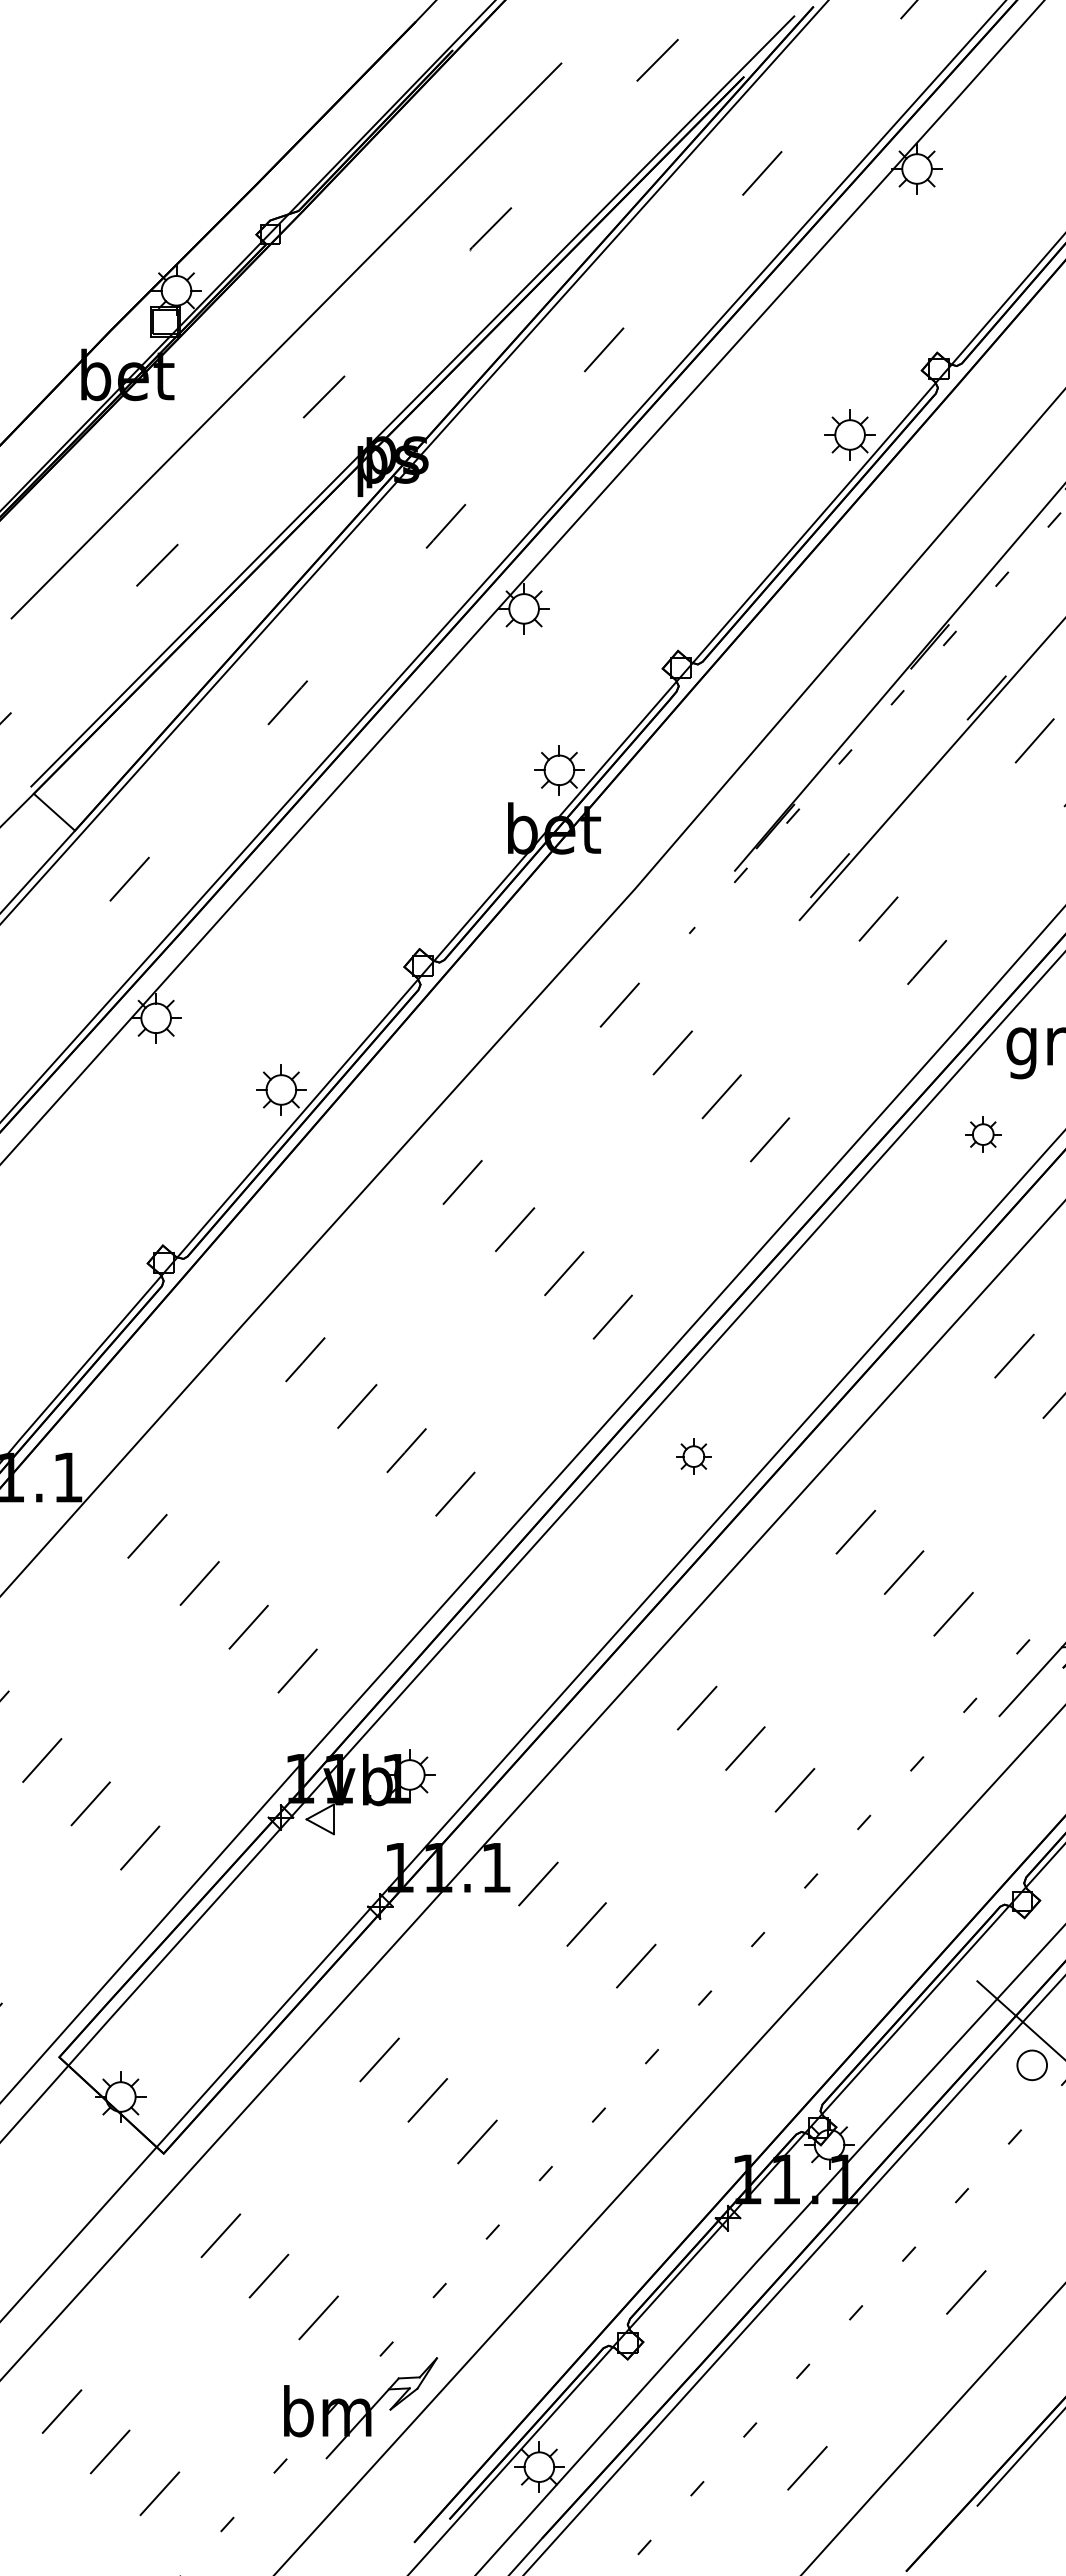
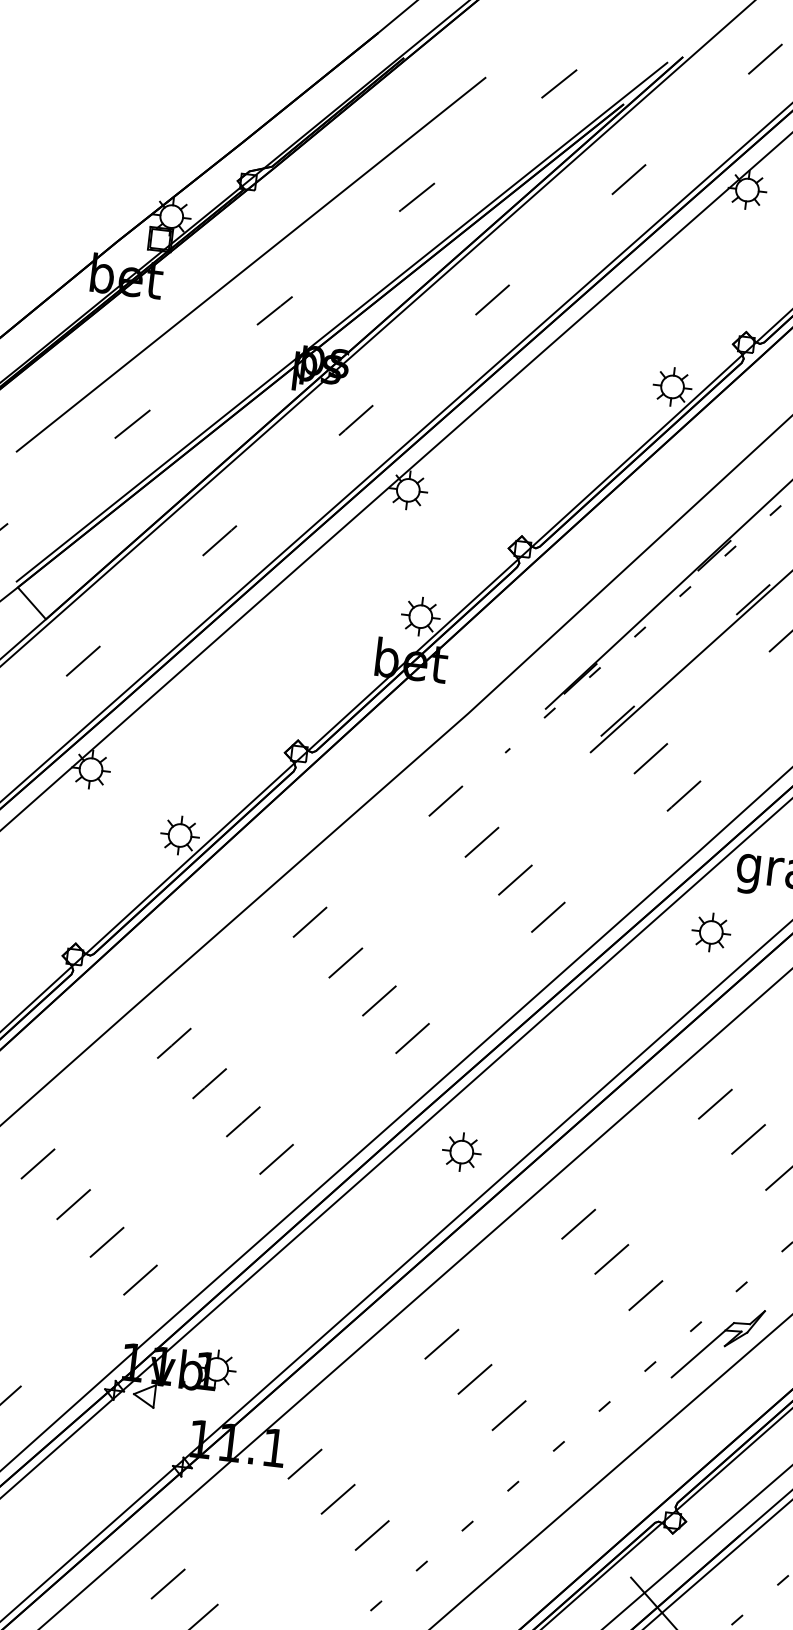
part: (983, 1134) -> (711, 932), size x1.43
part: (693, 1456) -> (461, 1151), size x1.43

